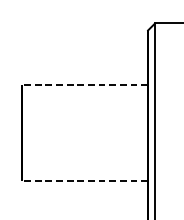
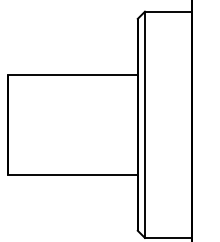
line: (84, 85) -> (72, 75), dashed -> solid
line: (84, 181) -> (72, 174), dashed -> solid

